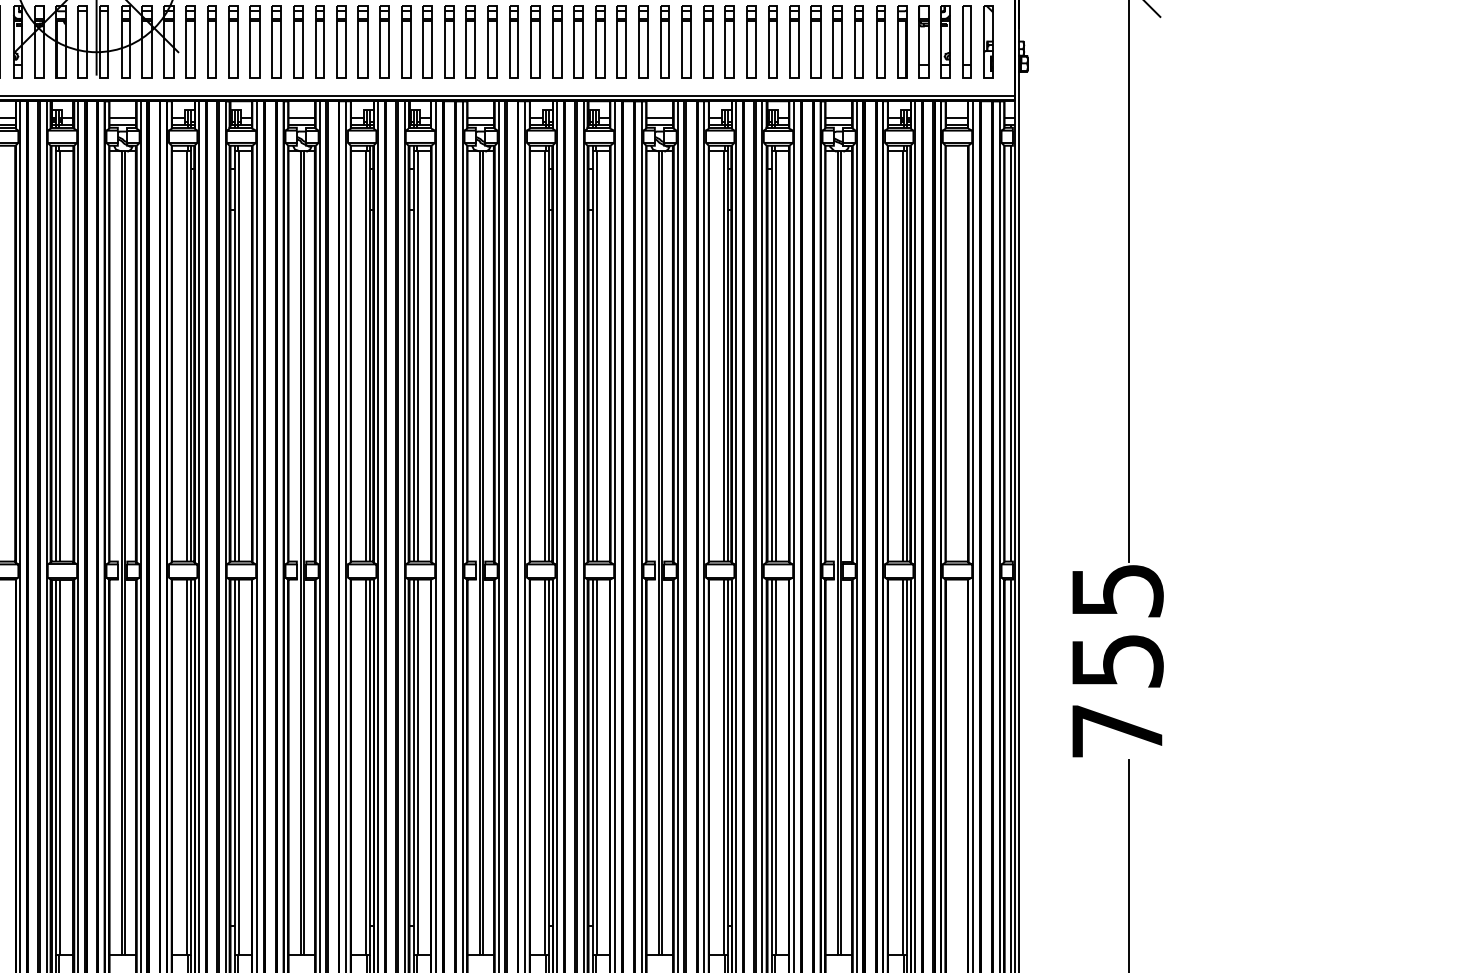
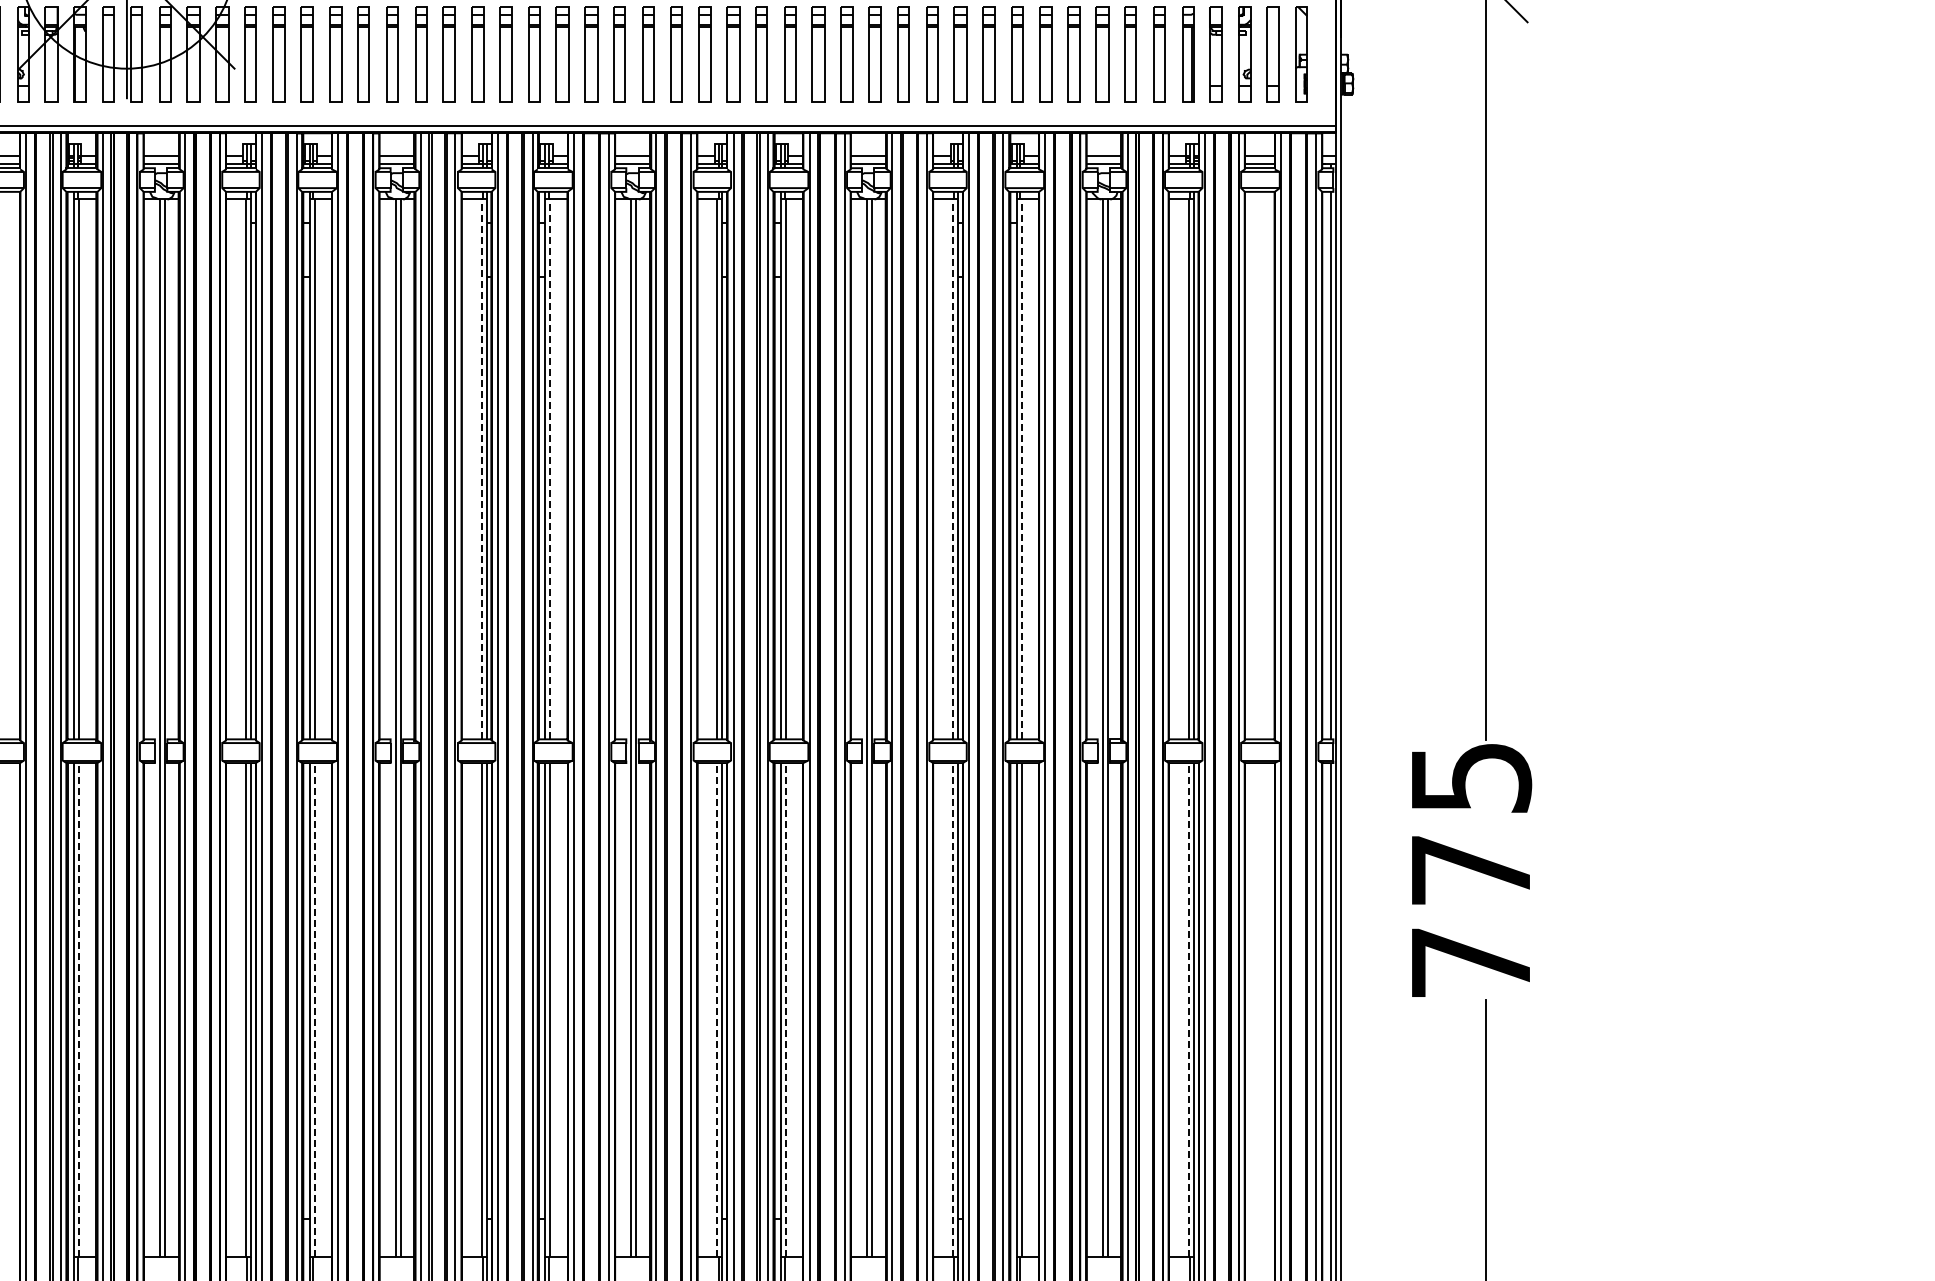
line: (365, 356) -> (481, 469), solid -> dashed
line: (418, 356) -> (550, 469), solid -> dashed
line: (724, 356) -> (953, 469), solid -> dashed
line: (776, 356) -> (1021, 469), solid -> dashed
text: (1118, 661) -> (1472, 870), 755 -> 775
line: (59, 766) -> (78, 1009), solid -> dashed
line: (239, 766) -> (314, 1009), solid -> dashed
line: (545, 766) -> (717, 1009), solid -> dashed
line: (596, 766) -> (785, 1009), solid -> dashed
line: (724, 766) -> (953, 1009), solid -> dashed
line: (902, 766) -> (1188, 1009), solid -> dashed

